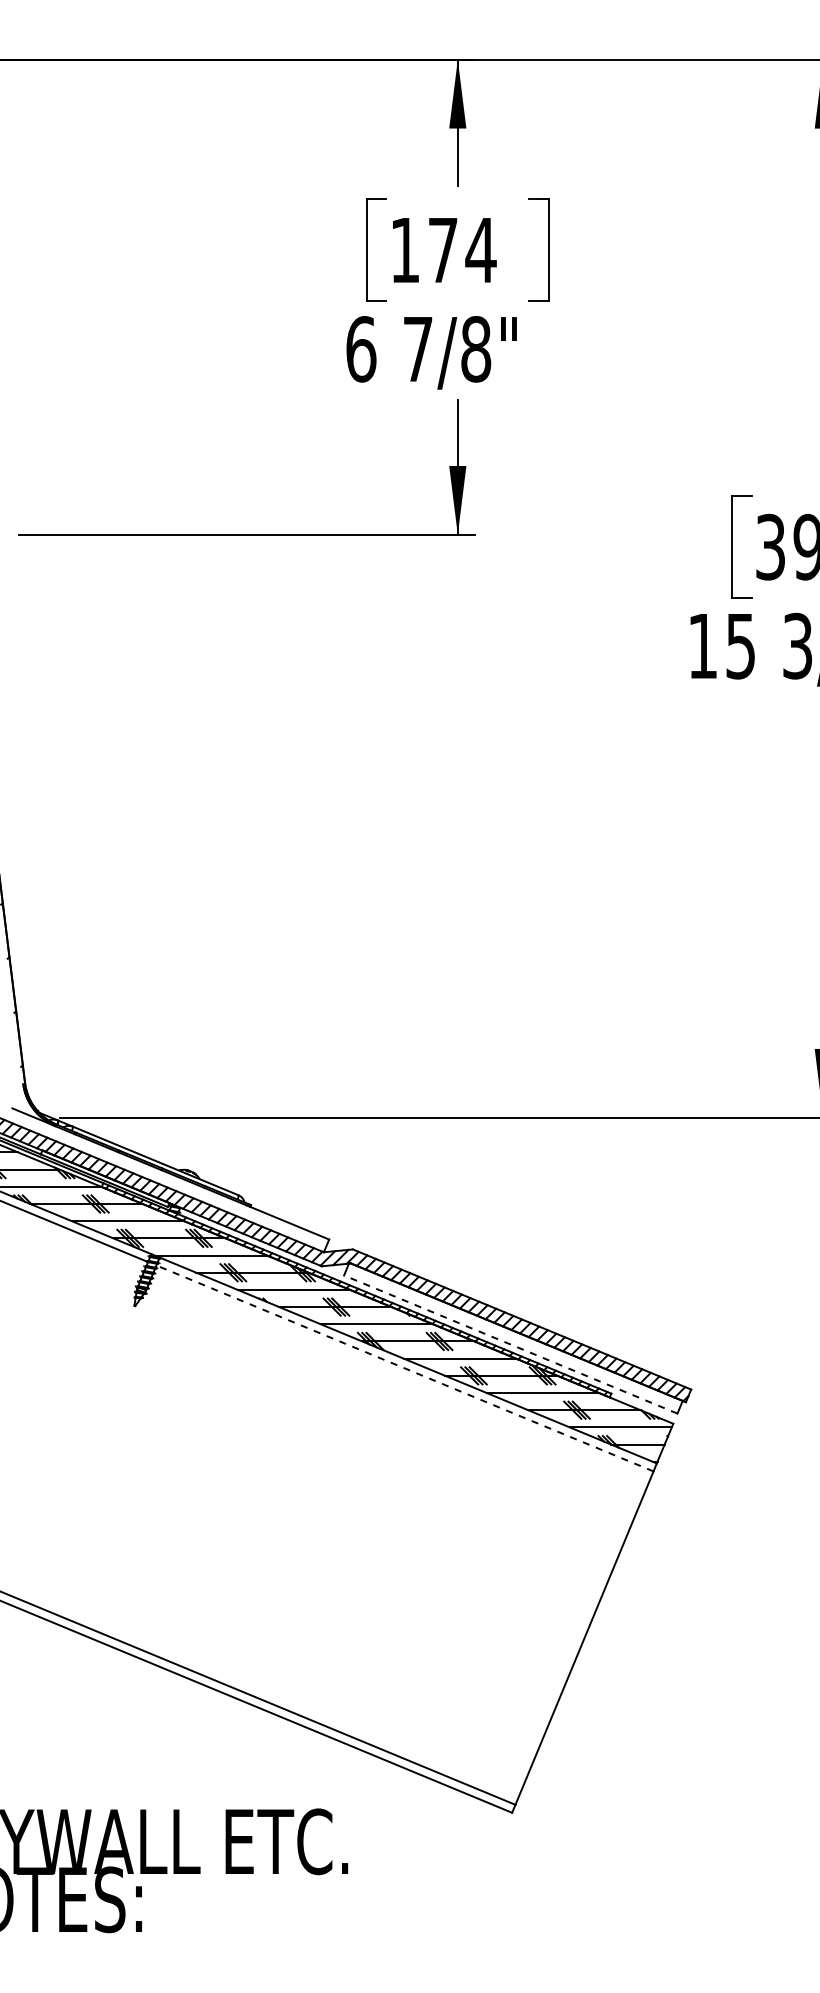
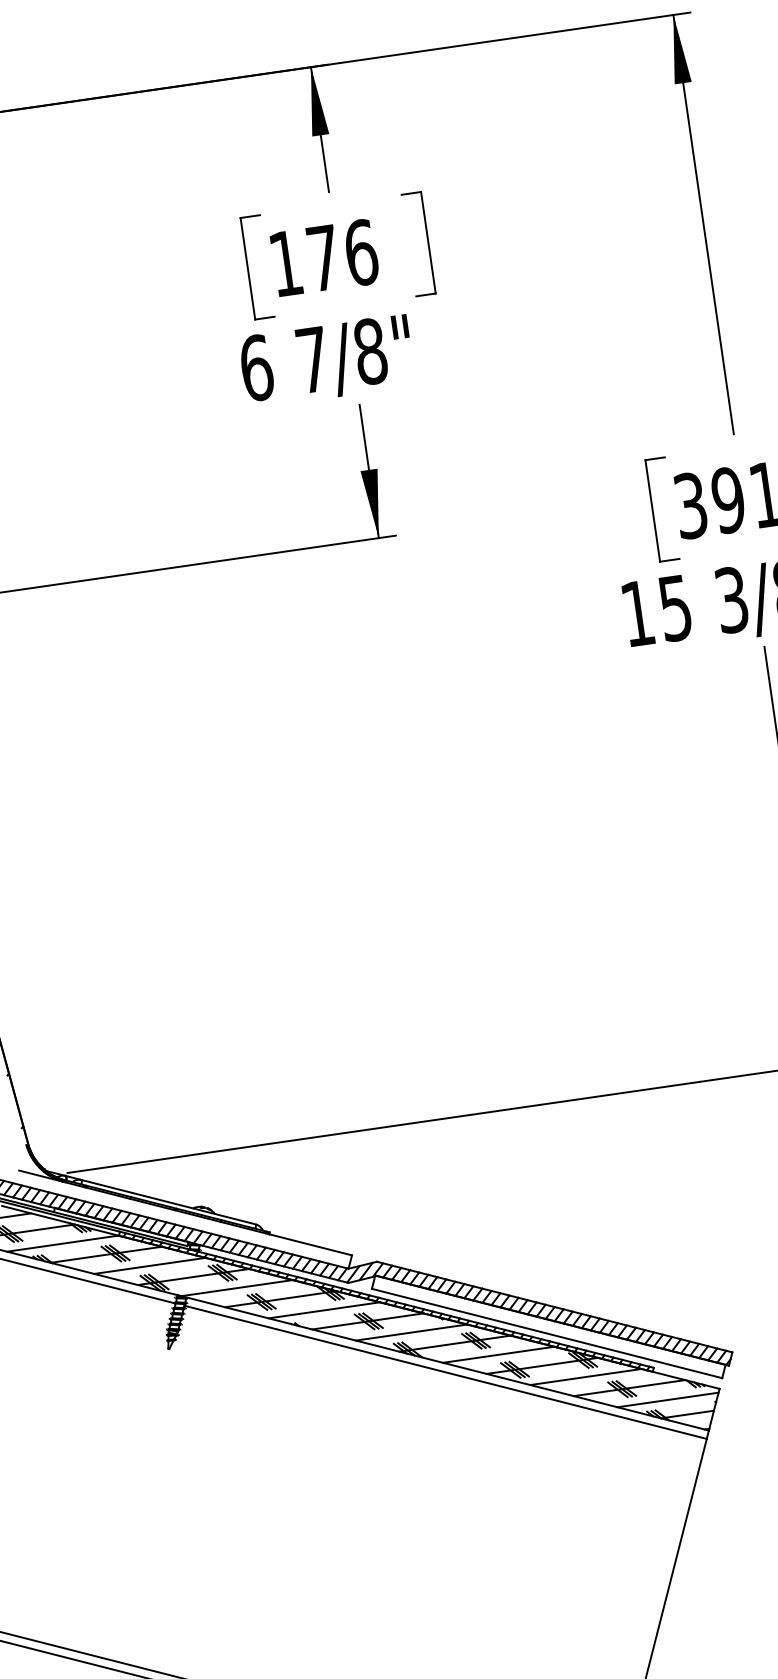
text: (480, 250) -> (360, 253), 174 -> 176
line: (510, 1344) -> (546, 1333), dashed -> solid
line: (404, 1368) -> (445, 1372), dashed -> solid

